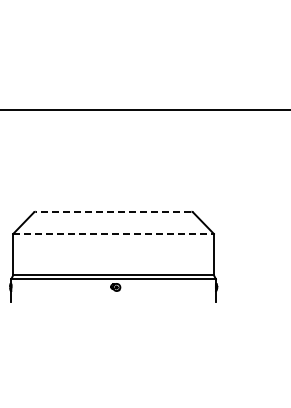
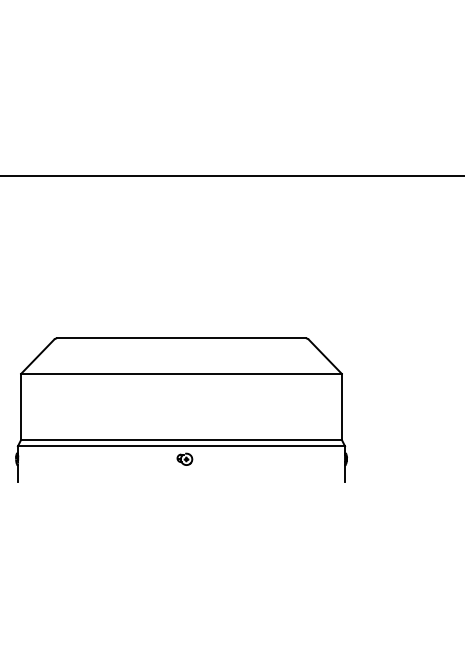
line: (113, 211) -> (181, 337), dashed -> solid
line: (114, 233) -> (182, 373), dashed -> solid

